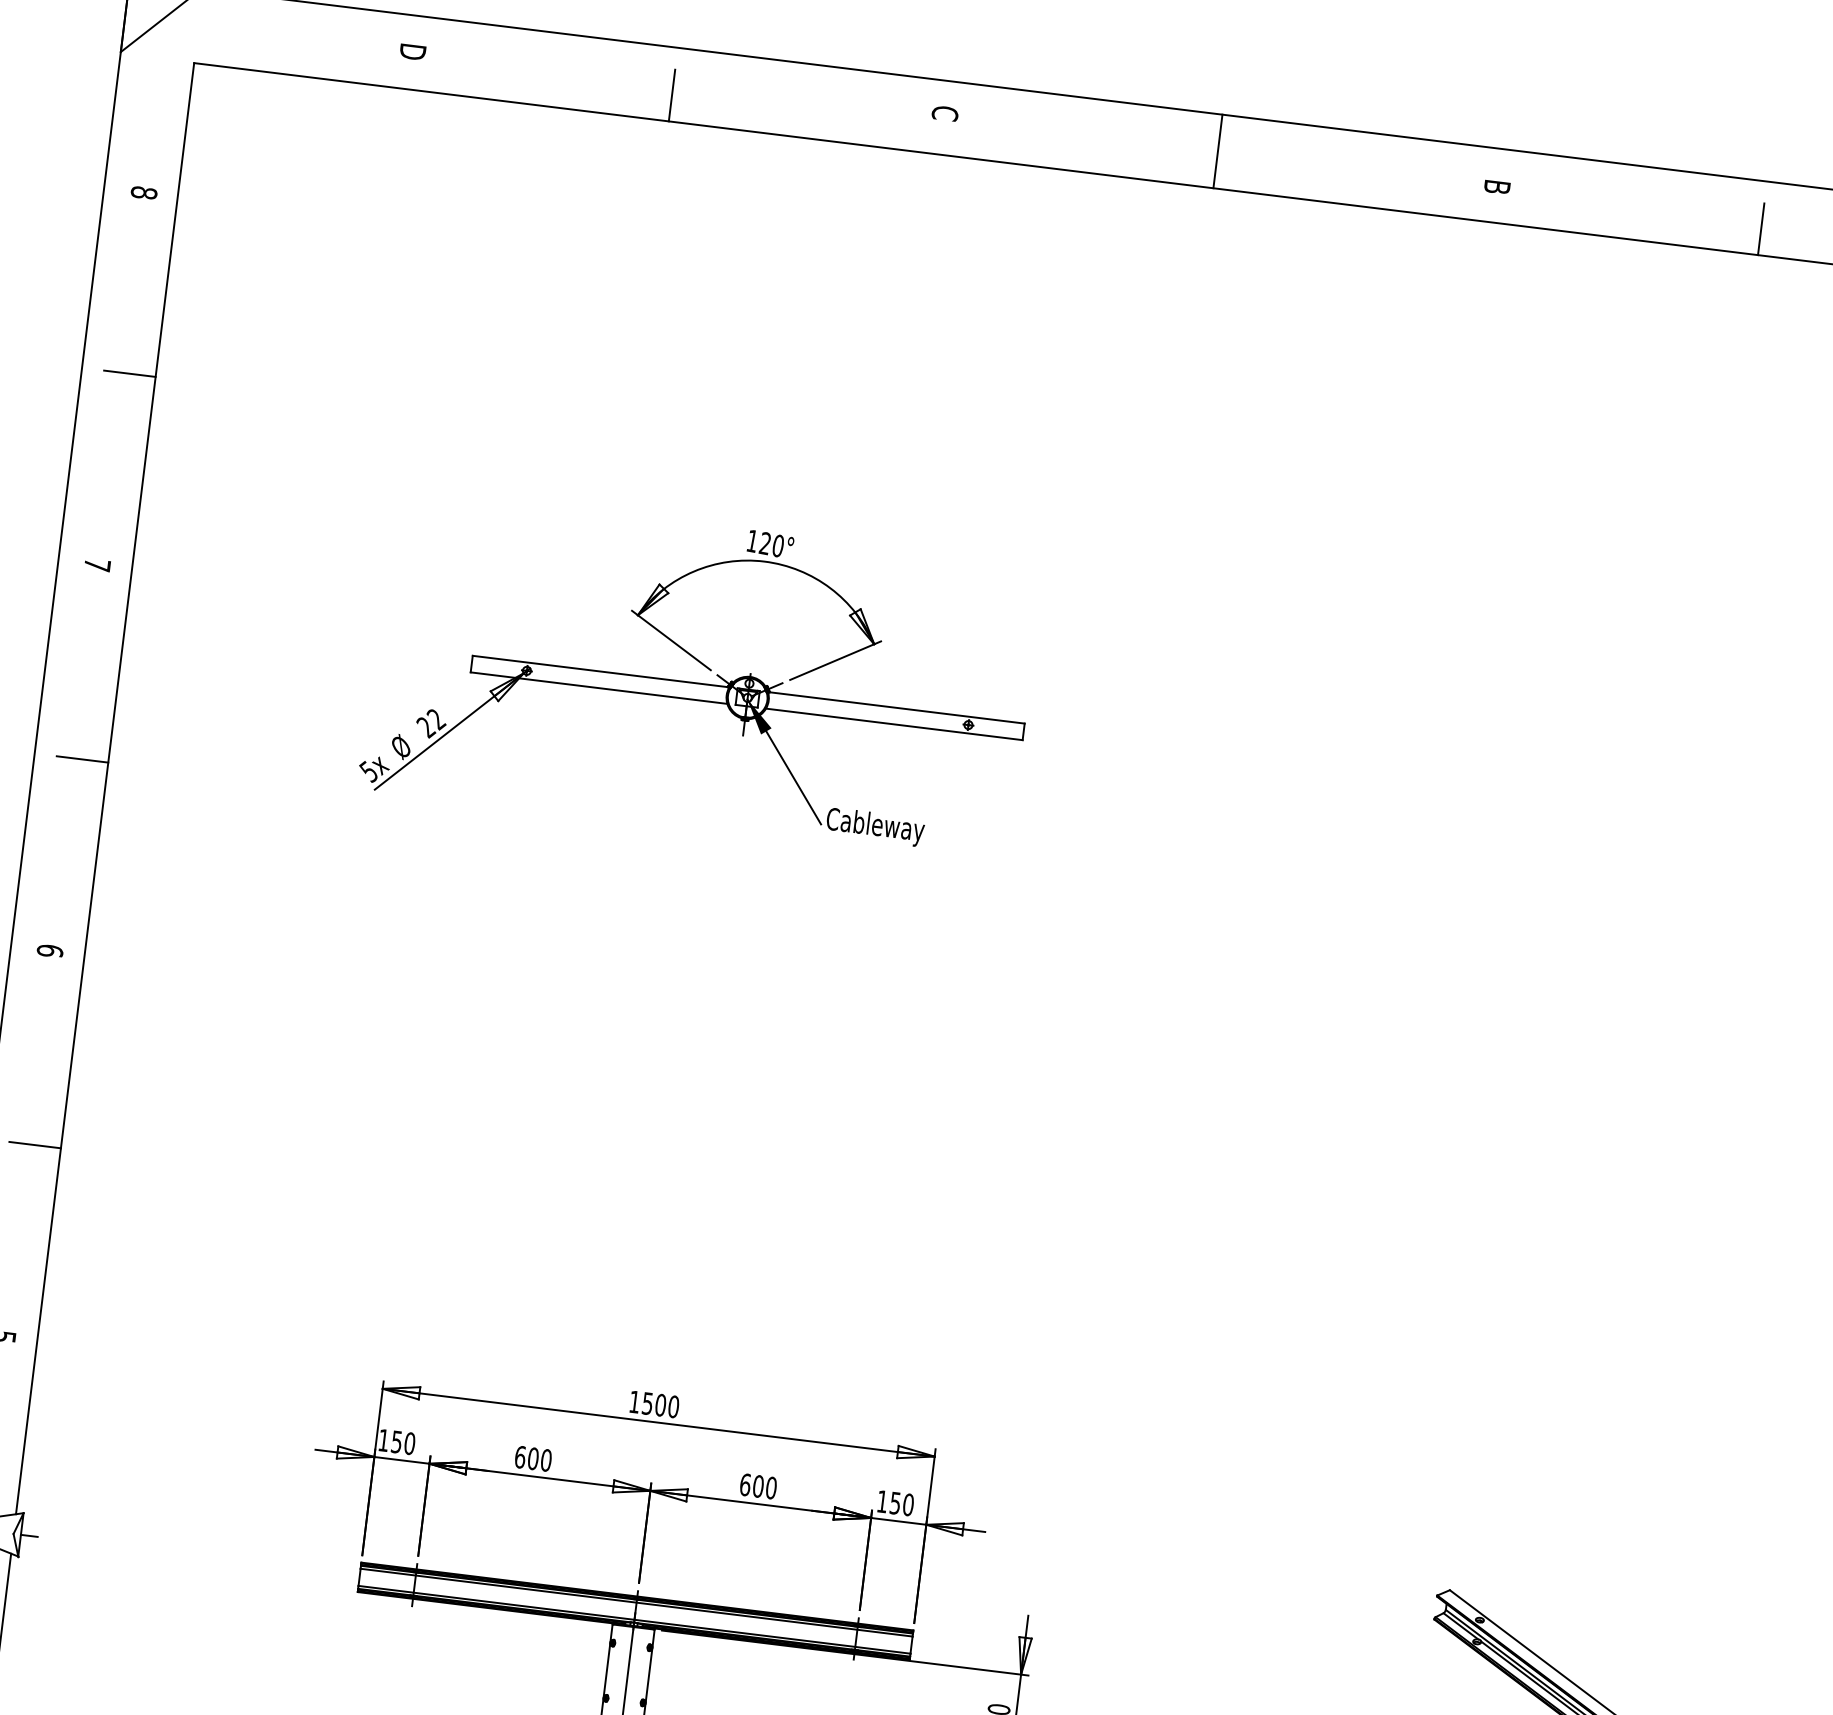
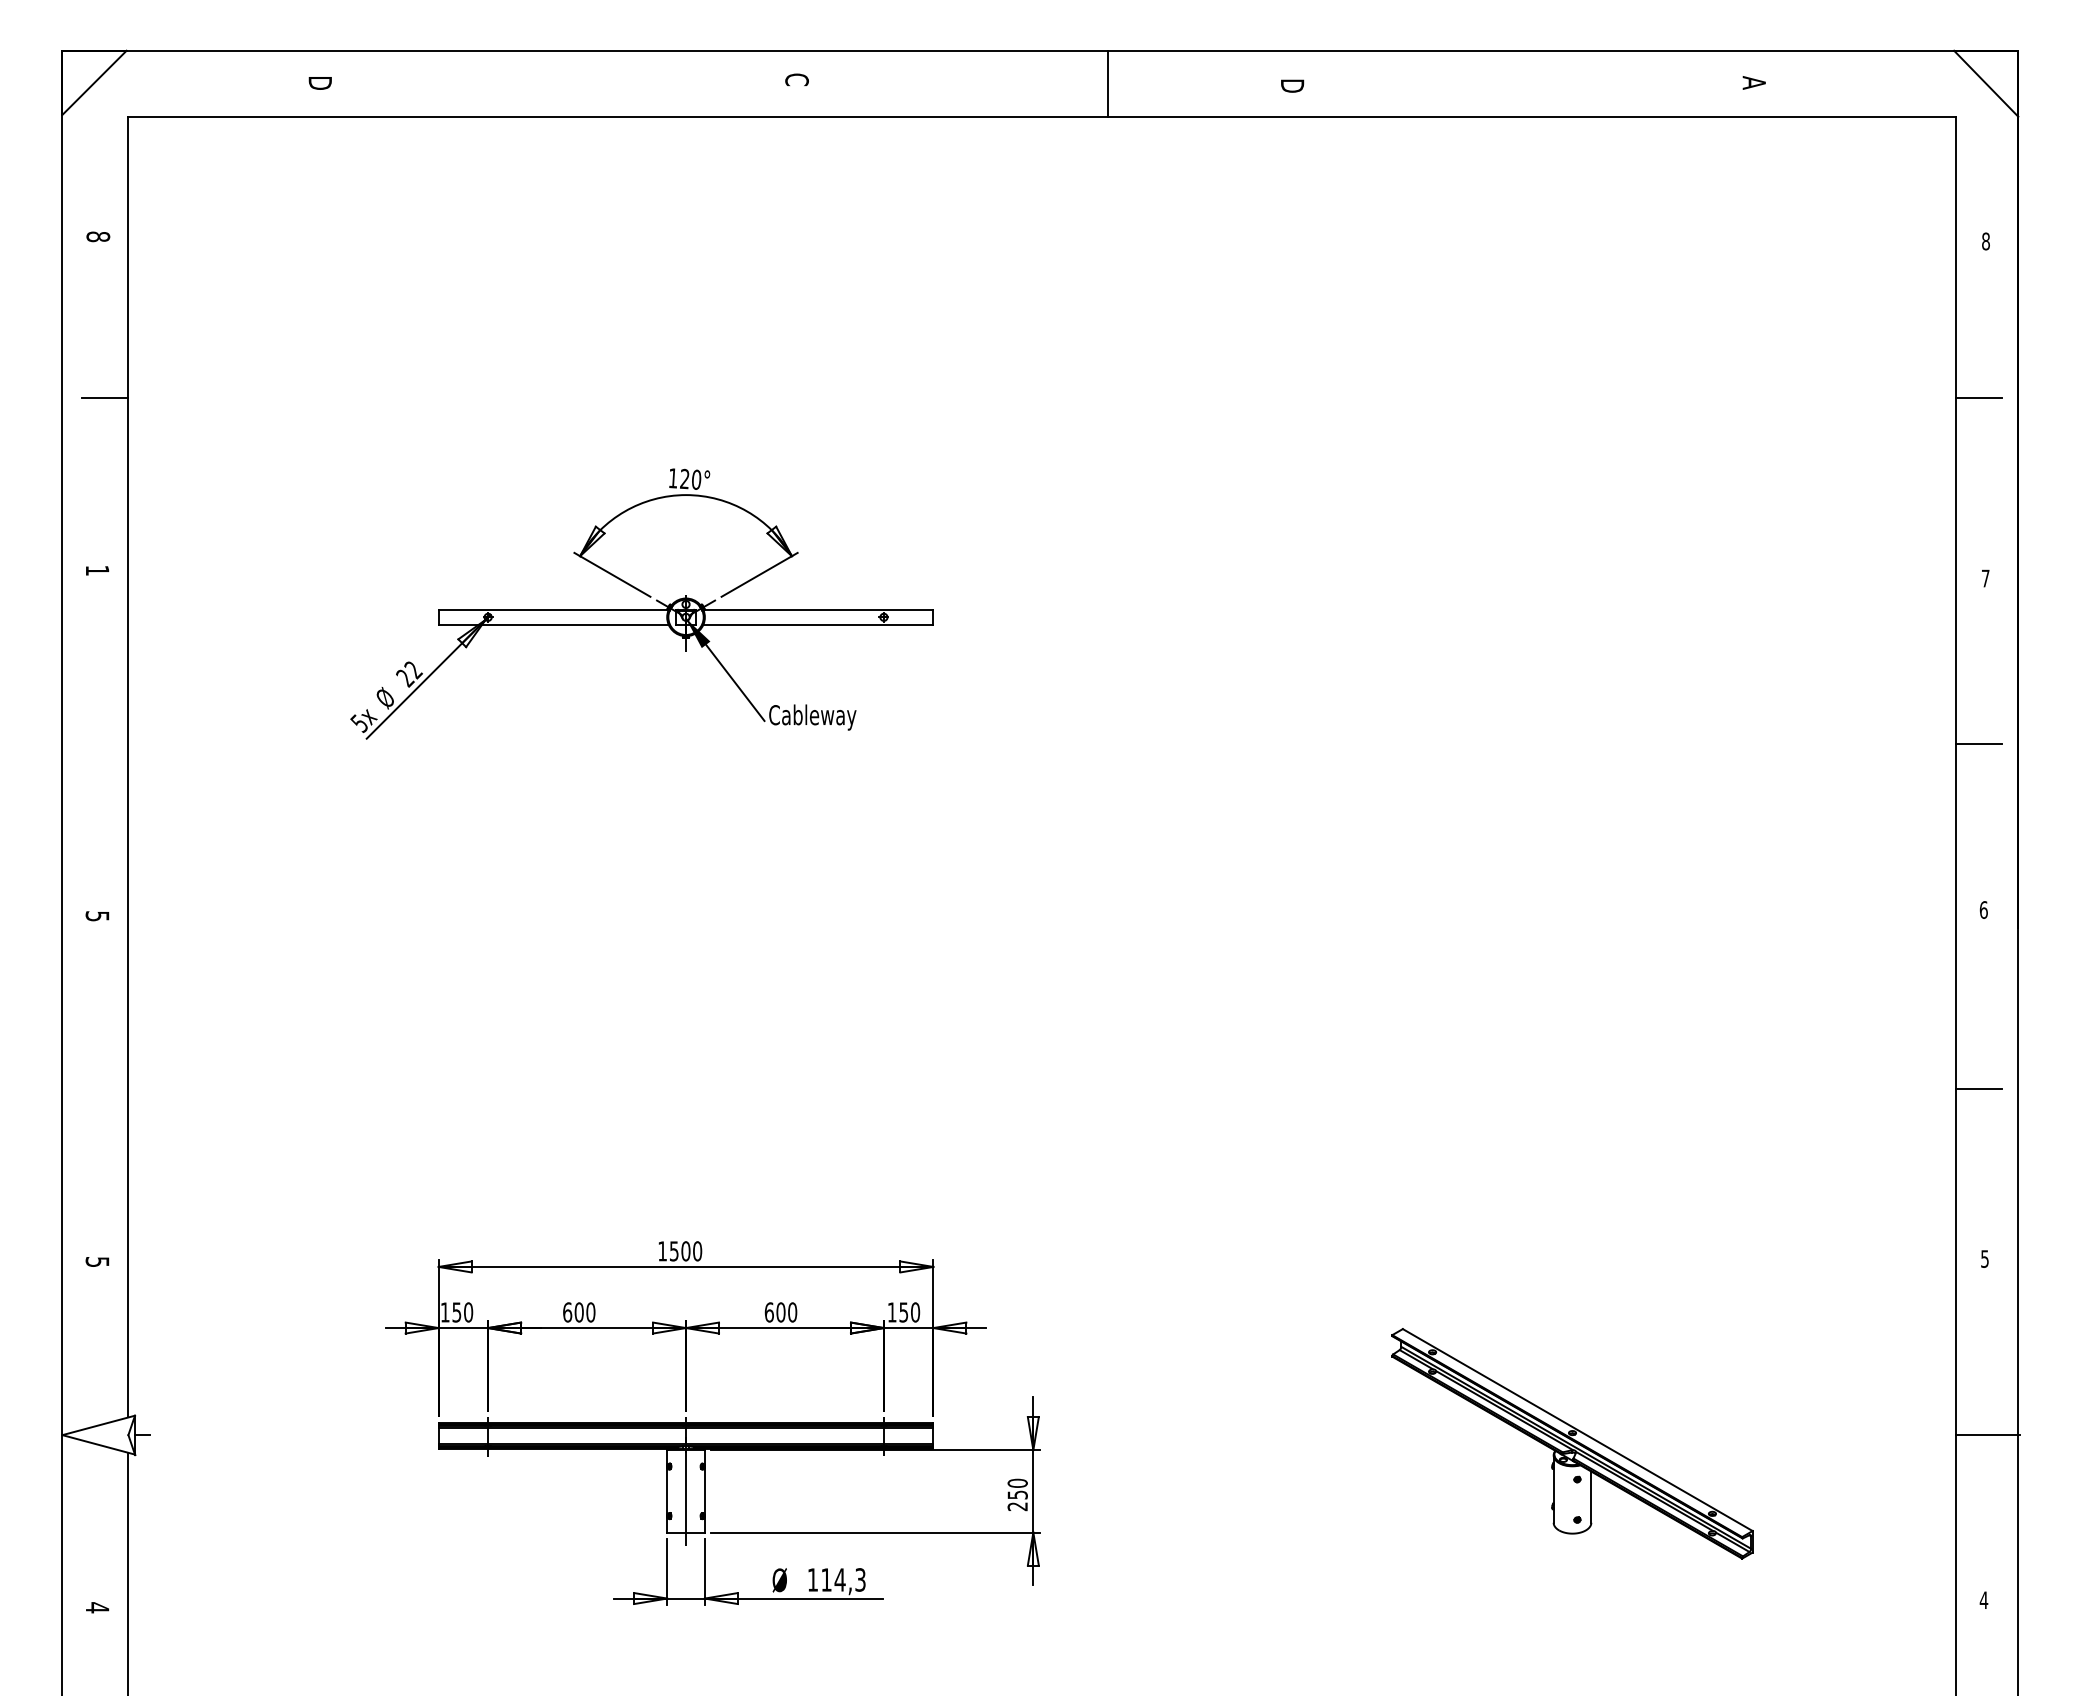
line: (671, 95) -> (553, 93), removed
line: (1218, 151) -> (1108, 83), moved
text: (1496, 188) -> (1292, 86), B -> D
line: (1761, 229) -> (1530, 93), removed
text: (97, 565) -> (97, 570), 7 -> 1
line: (82, 759) -> (105, 743), removed
text: (50, 951) -> (97, 916), 6 -> 5
line: (35, 1145) -> (105, 1089), removed

